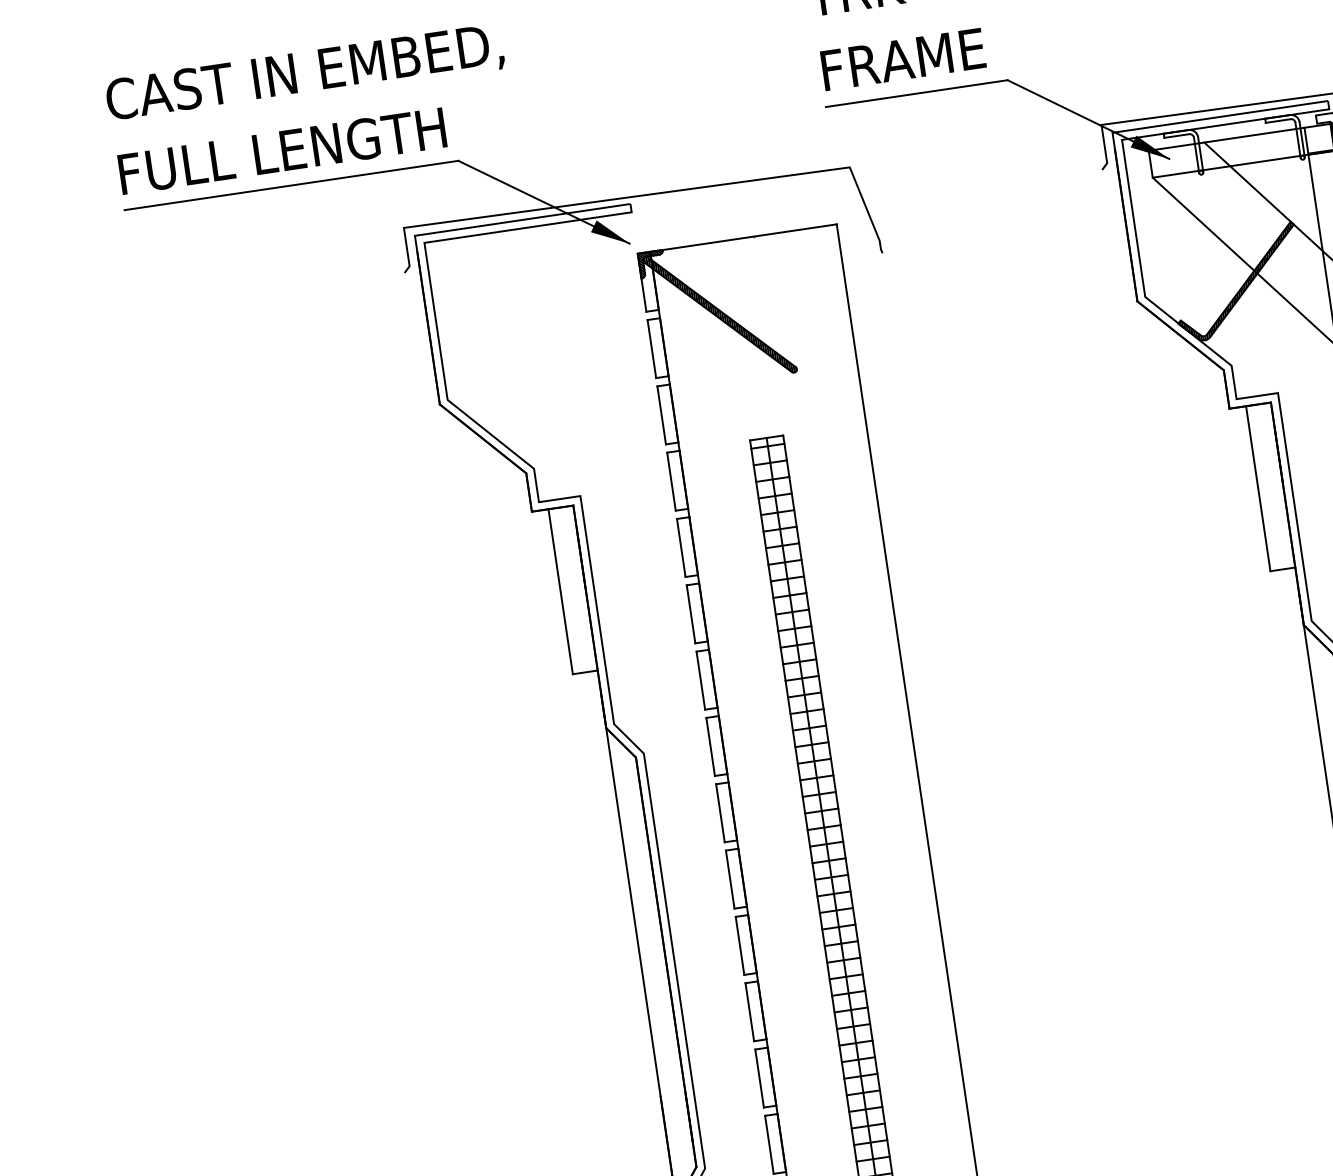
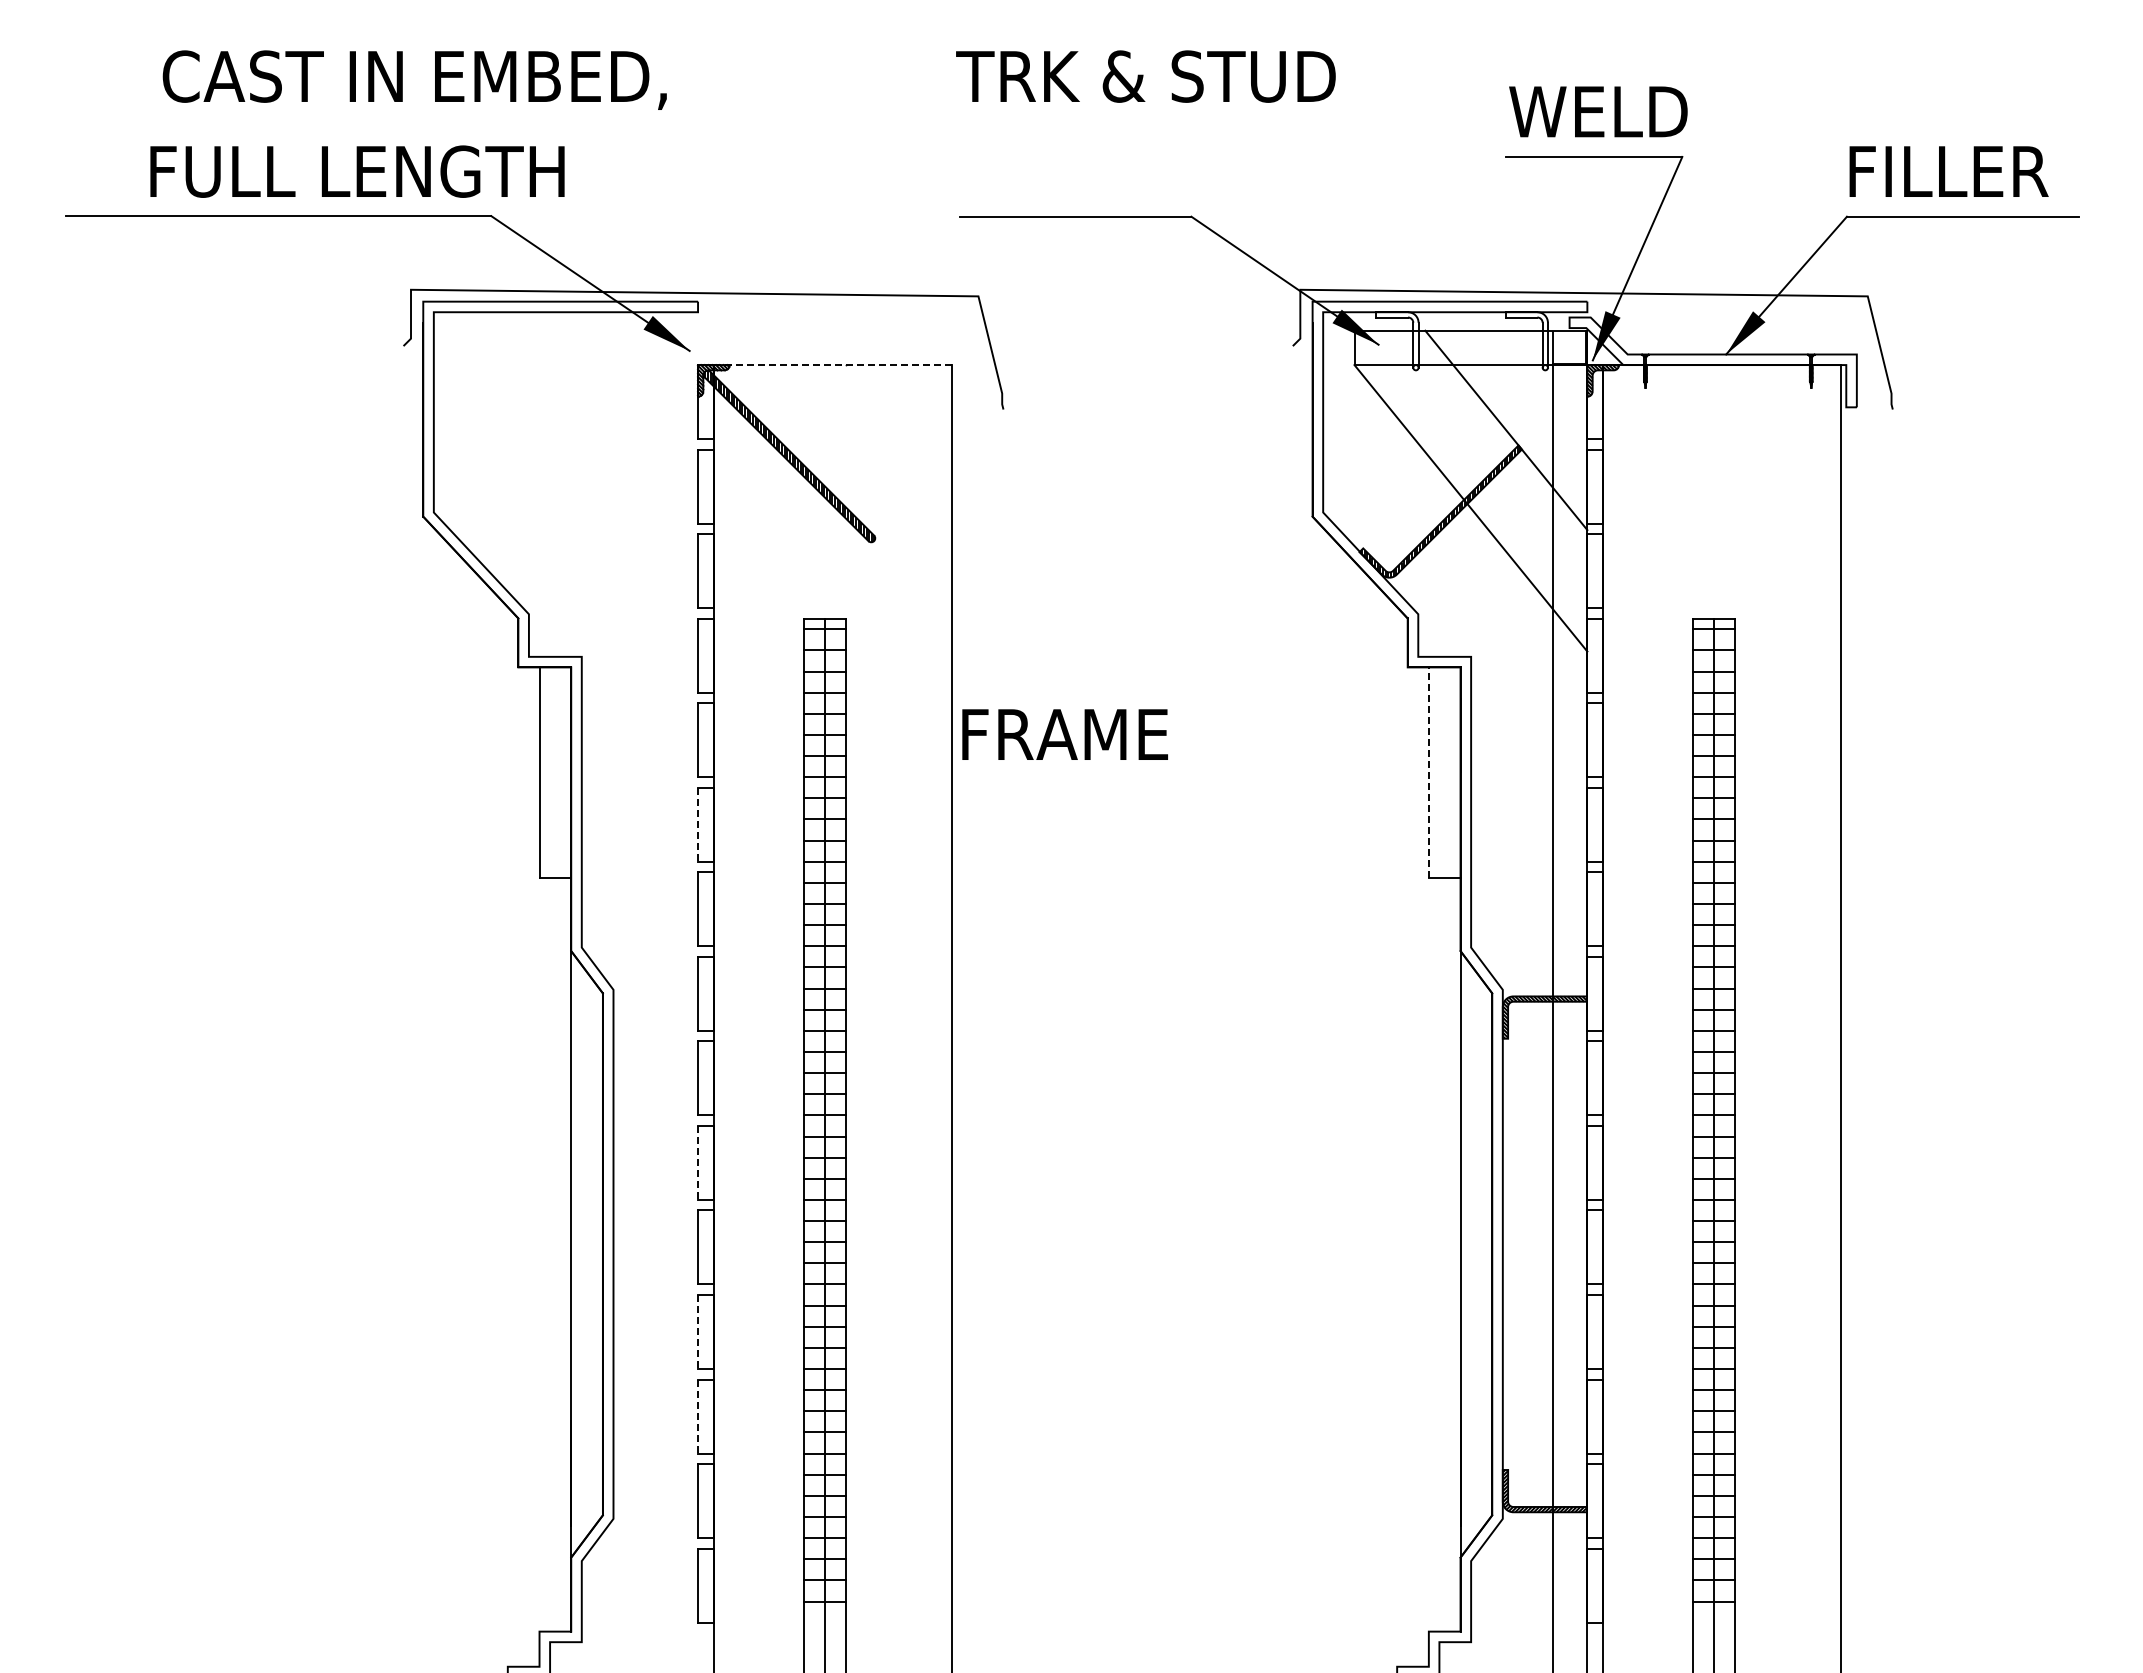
text: (902, 59) -> (1064, 734), moved
text: (304, 74) -> (414, 79), moved
text: (282, 151) -> (357, 171), moved
line: (743, 238) -> (832, 365), solid -> dashed
line: (1257, 488) -> (1428, 772), solid -> dashed
line: (691, 614) -> (698, 824), solid -> dashed
line: (730, 879) -> (698, 1162), solid -> dashed
line: (750, 1012) -> (698, 1332), solid -> dashed
line: (759, 1078) -> (698, 1416), solid -> dashed

